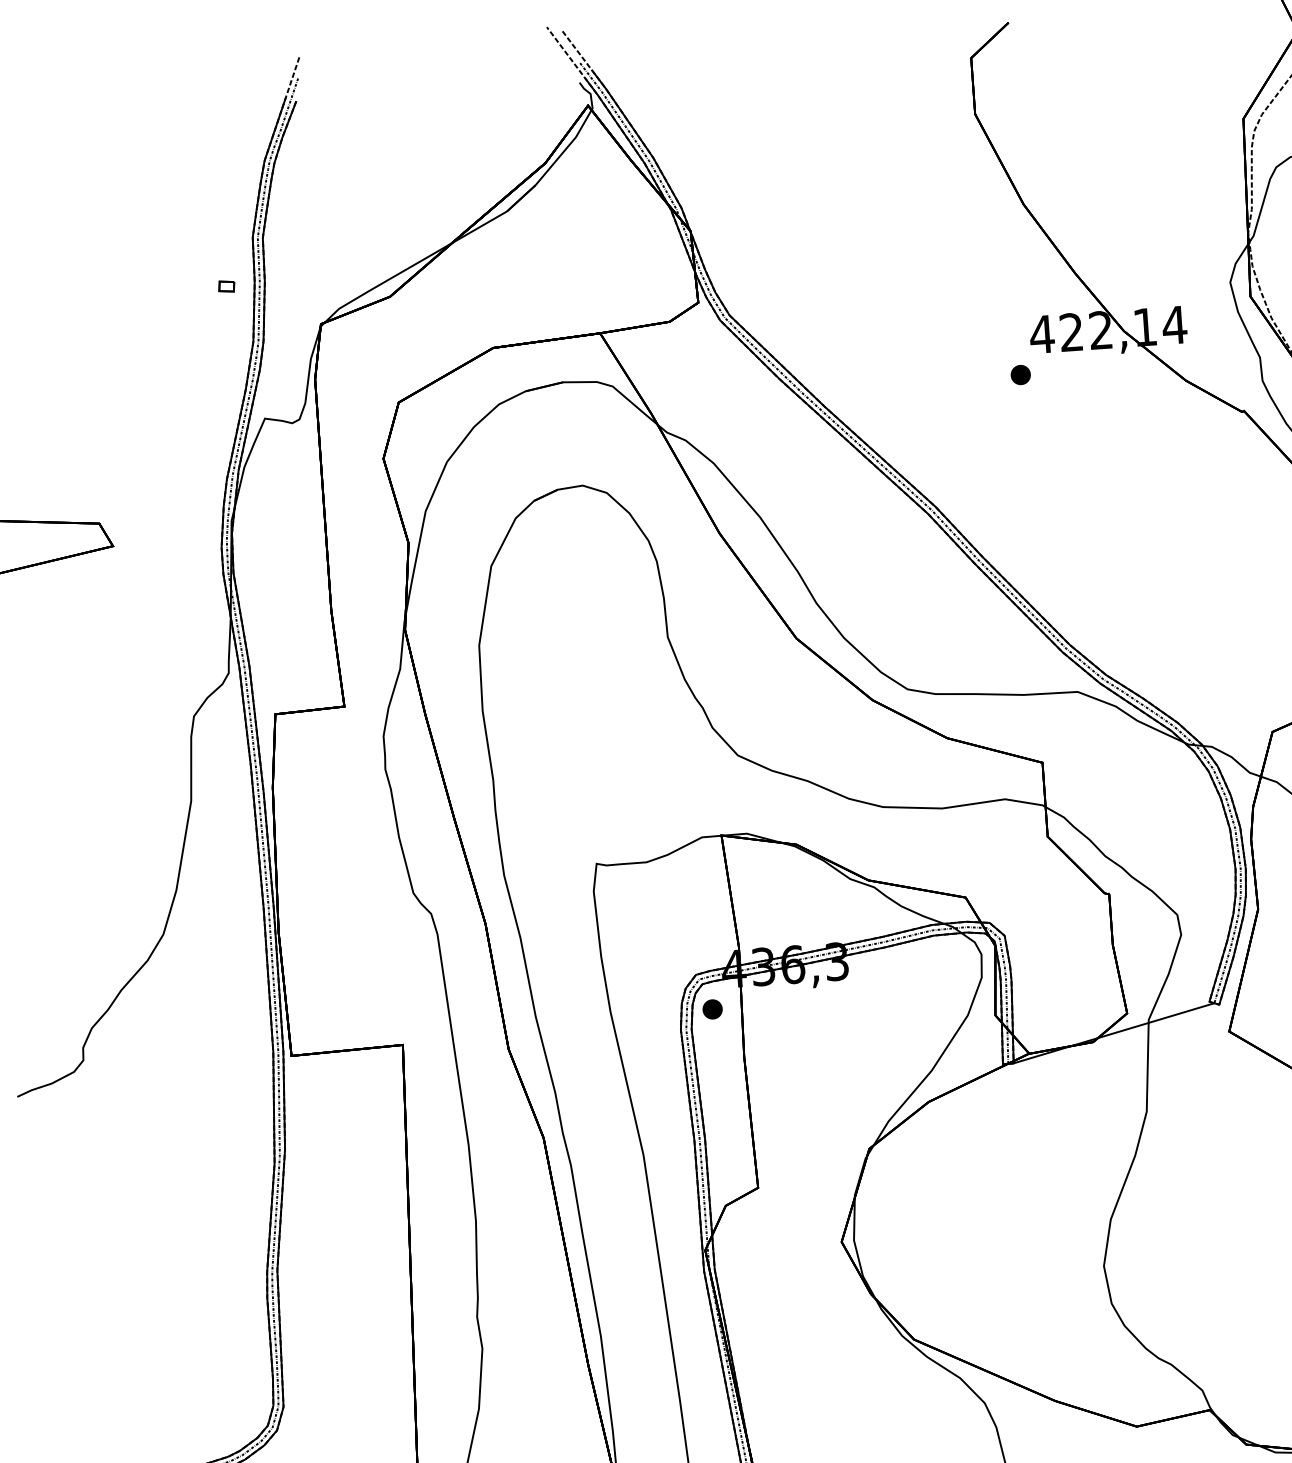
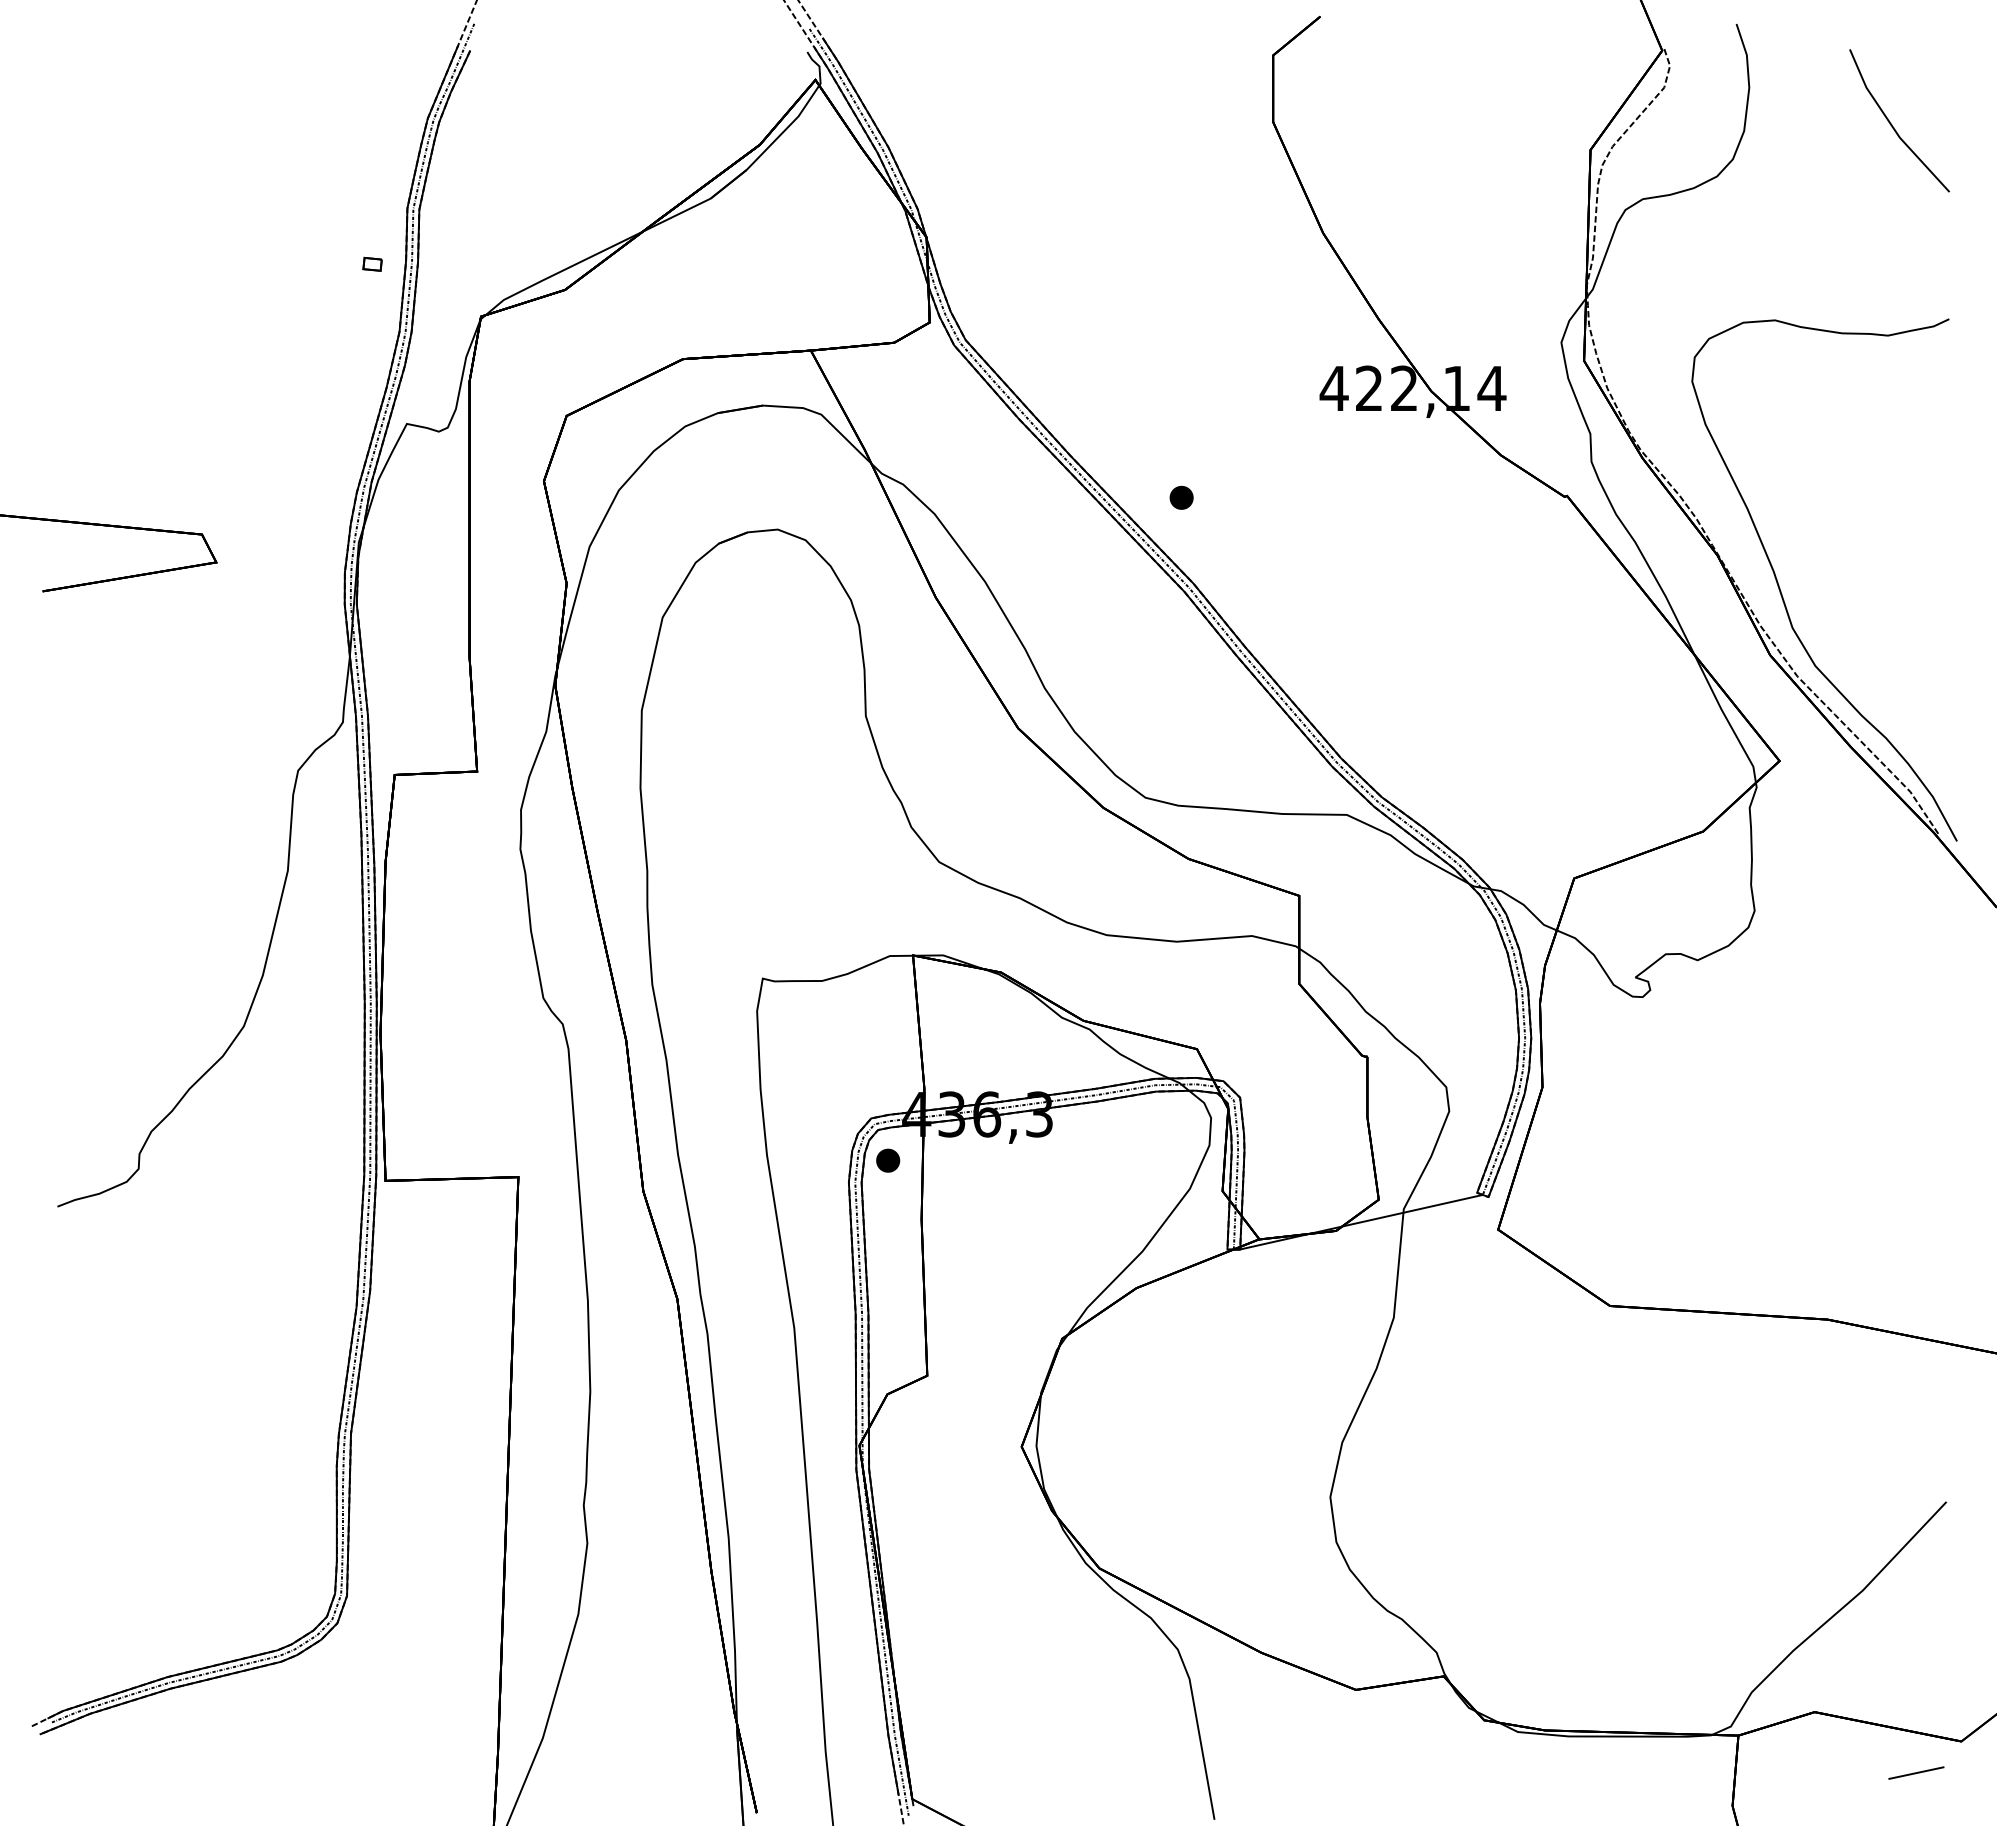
part: (1020, 374) -> (1181, 497), moved

